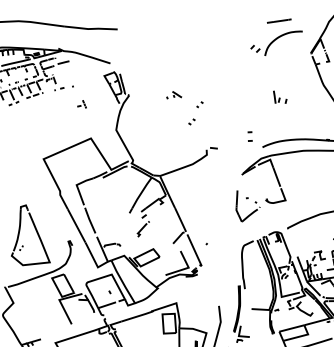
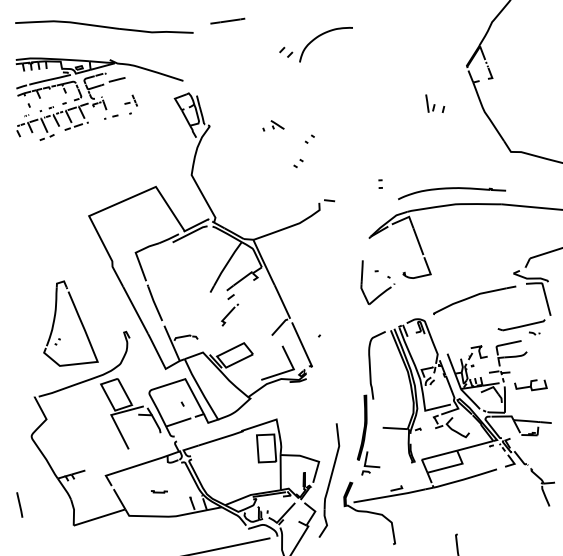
line: (279, 20) -> (227, 20), moved
part: (276, 43) -> (315, 44), moved
part: (280, 97) -> (435, 103), moved
part: (81, 104) -> (130, 100), moved
part: (250, 136) -> (380, 183), size x0.62

